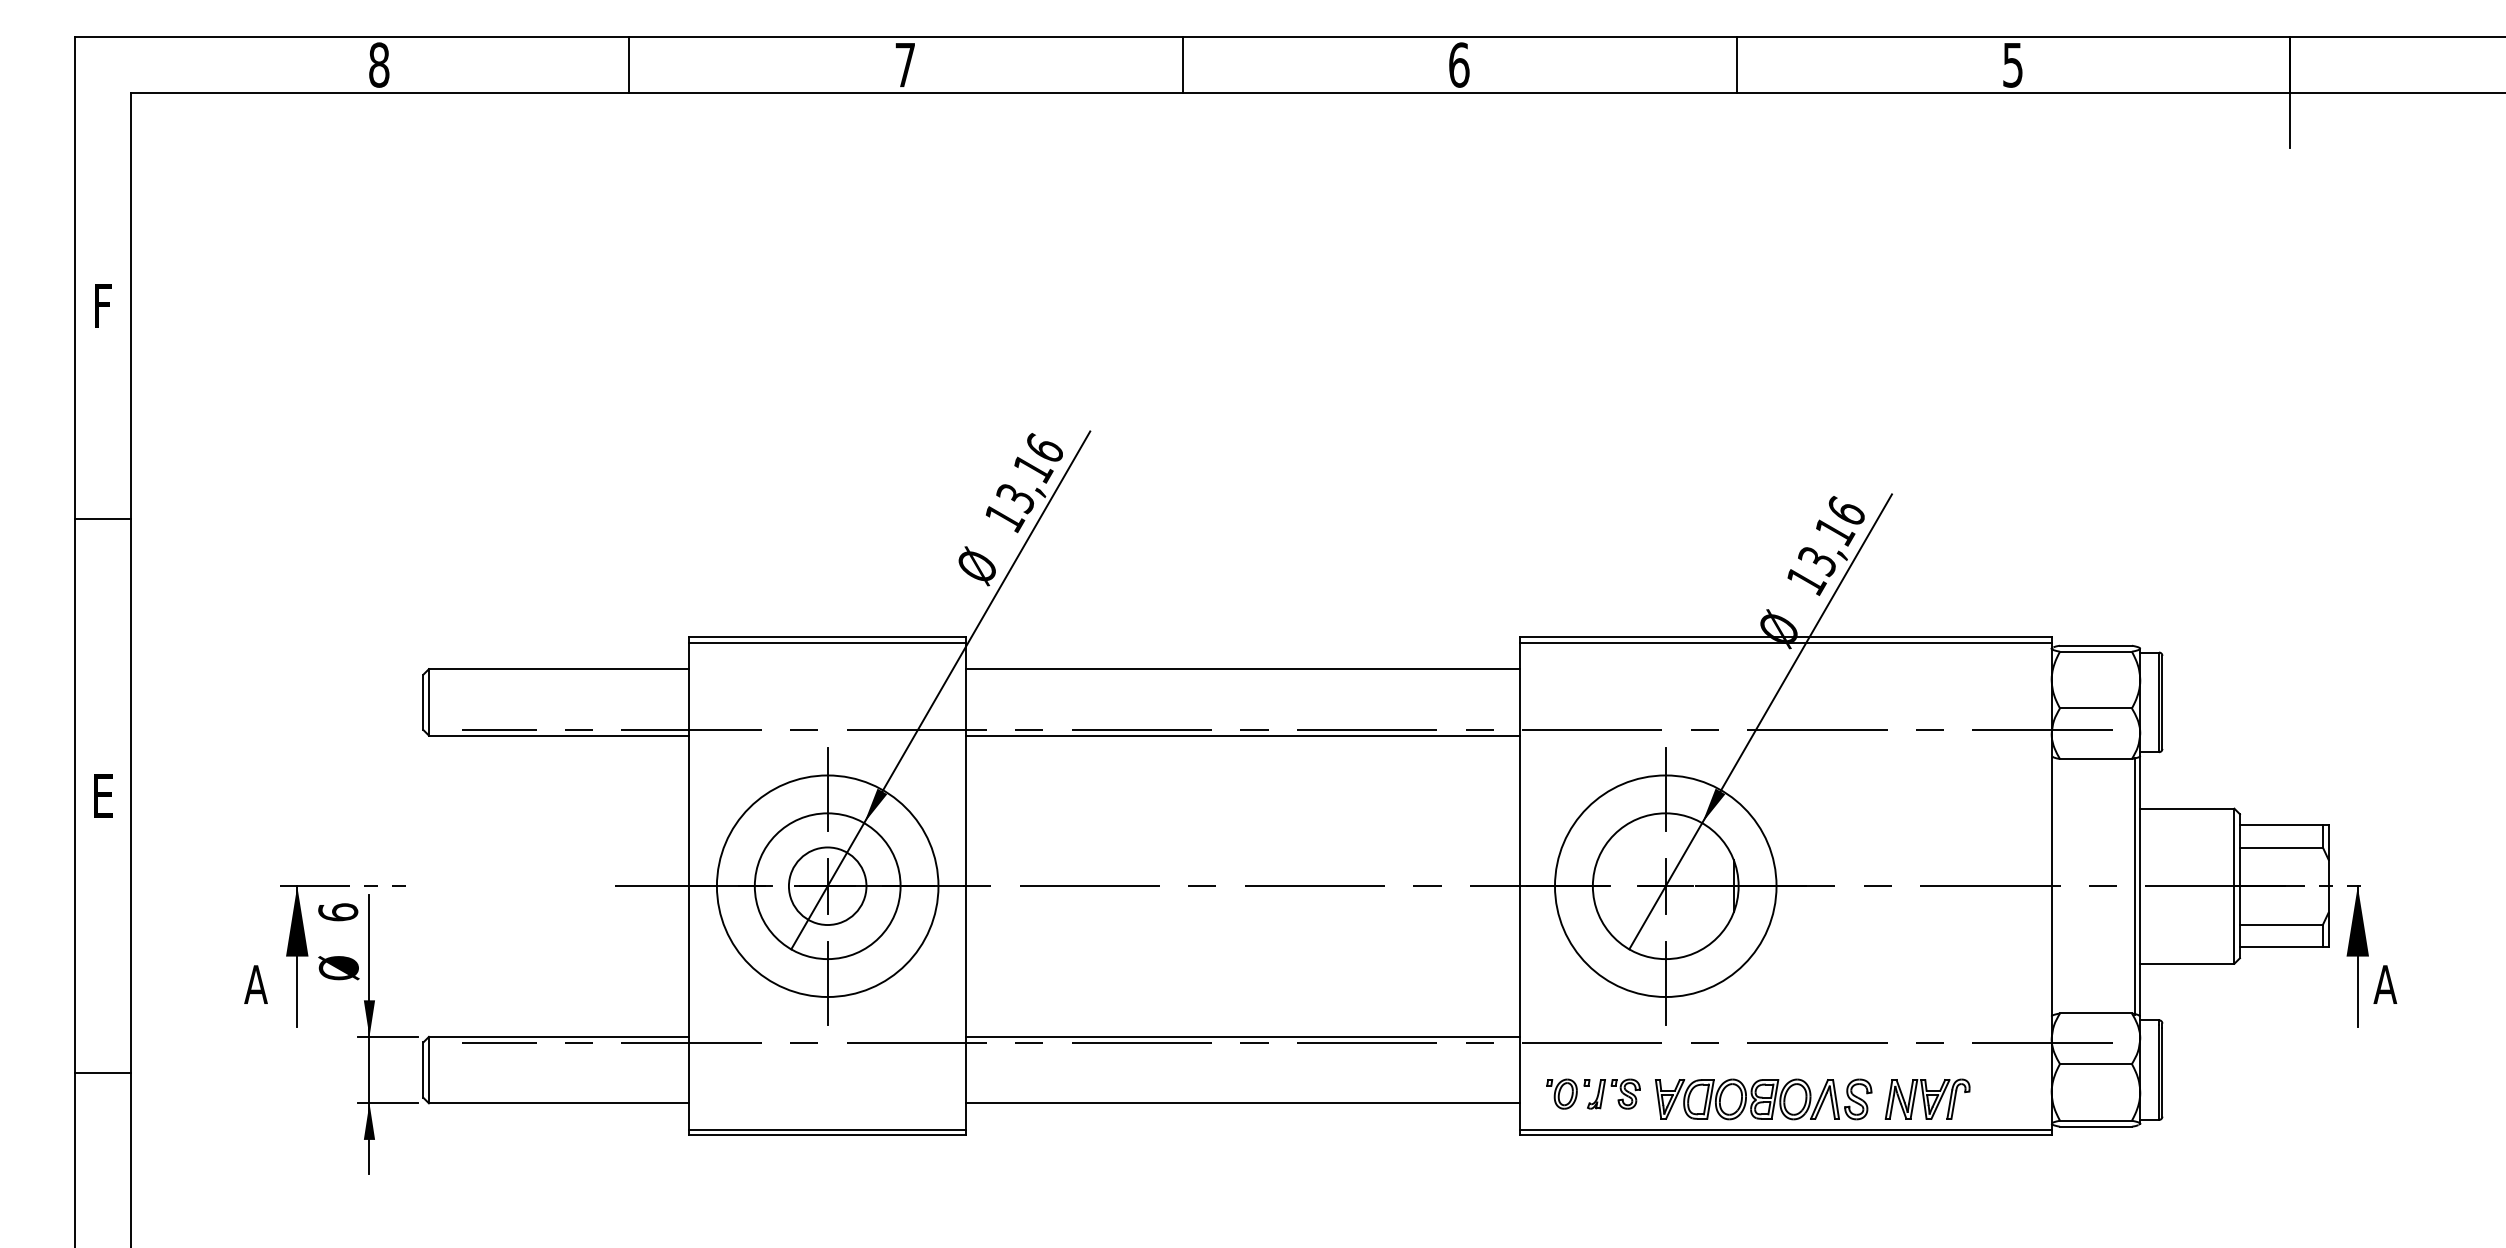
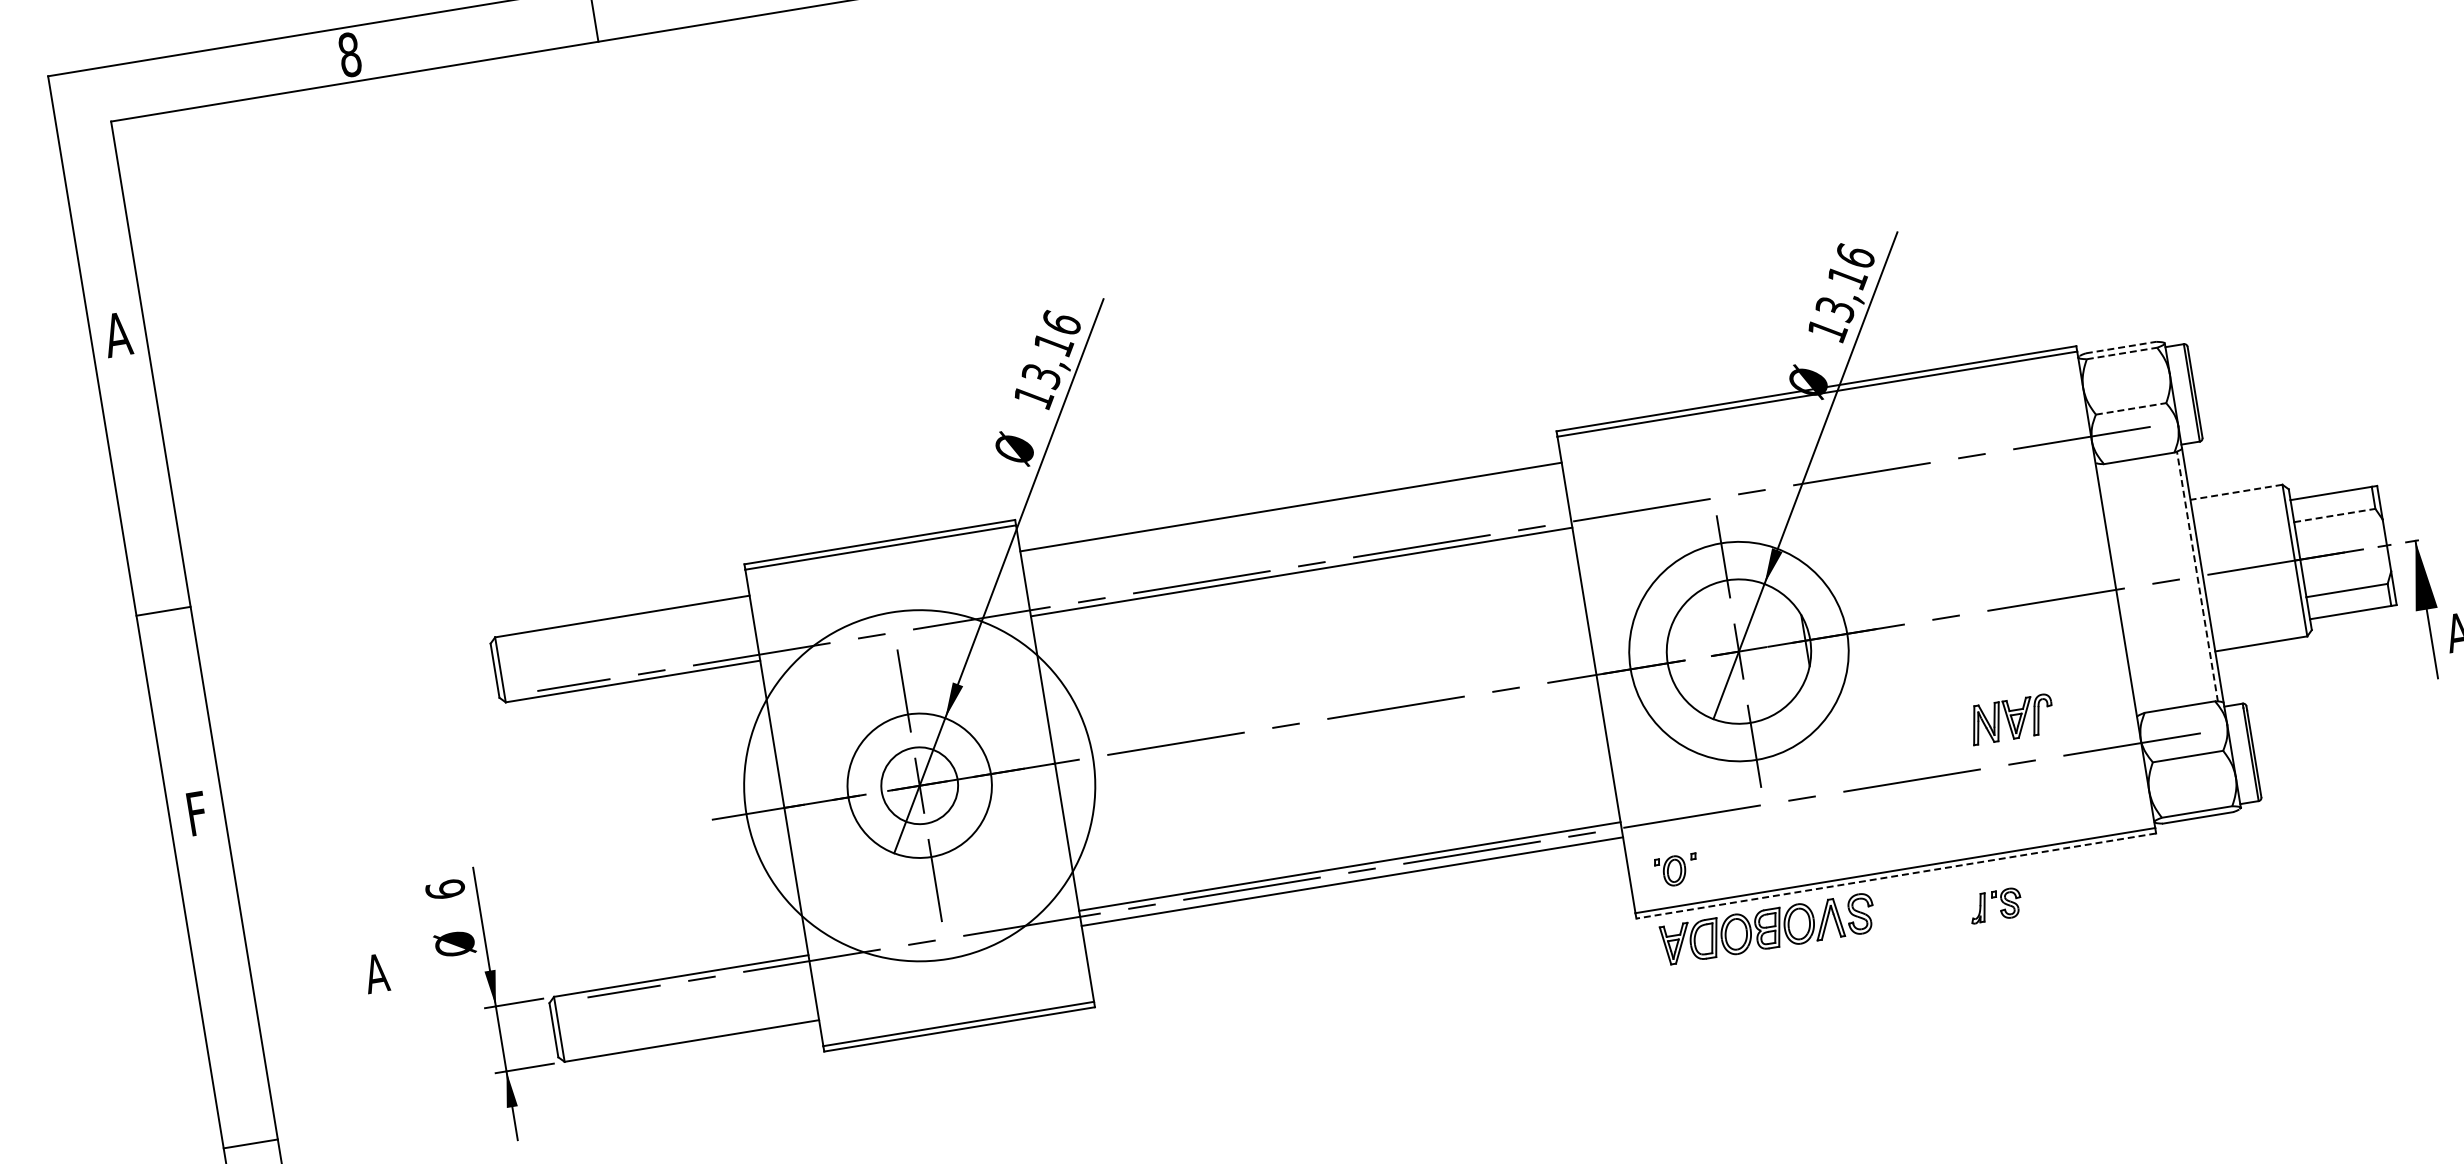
text: (102, 305) -> (117, 334), F -> A
line: (102, 519) -> (163, 611), moved
line: (2095, 645) -> (2120, 347), solid -> dashed
line: (2095, 651) -> (2121, 353), solid -> dashed
line: (2095, 708) -> (2130, 409), solid -> dashed
text: (103, 795) -> (197, 813), E -> F
line: (2186, 808) -> (2235, 492), solid -> dashed
line: (2281, 847) -> (2334, 515), solid -> dashed
line: (2134, 885) -> (2197, 575), solid -> dashed
circle: (827, 886) -> (919, 786), size x1.6
part: (308, 956) -> (423, 937), removed
line: (102, 1072) -> (250, 1143), moved
part: (1613, 1086) -> (1993, 898), moved
part: (1927, 1098) -> (2011, 718), moved
part: (1763, 1099) -> (1768, 929), moved
line: (1242, 1103) -> (1351, 881), moved
line: (1785, 1135) -> (1895, 876), solid -> dashed

